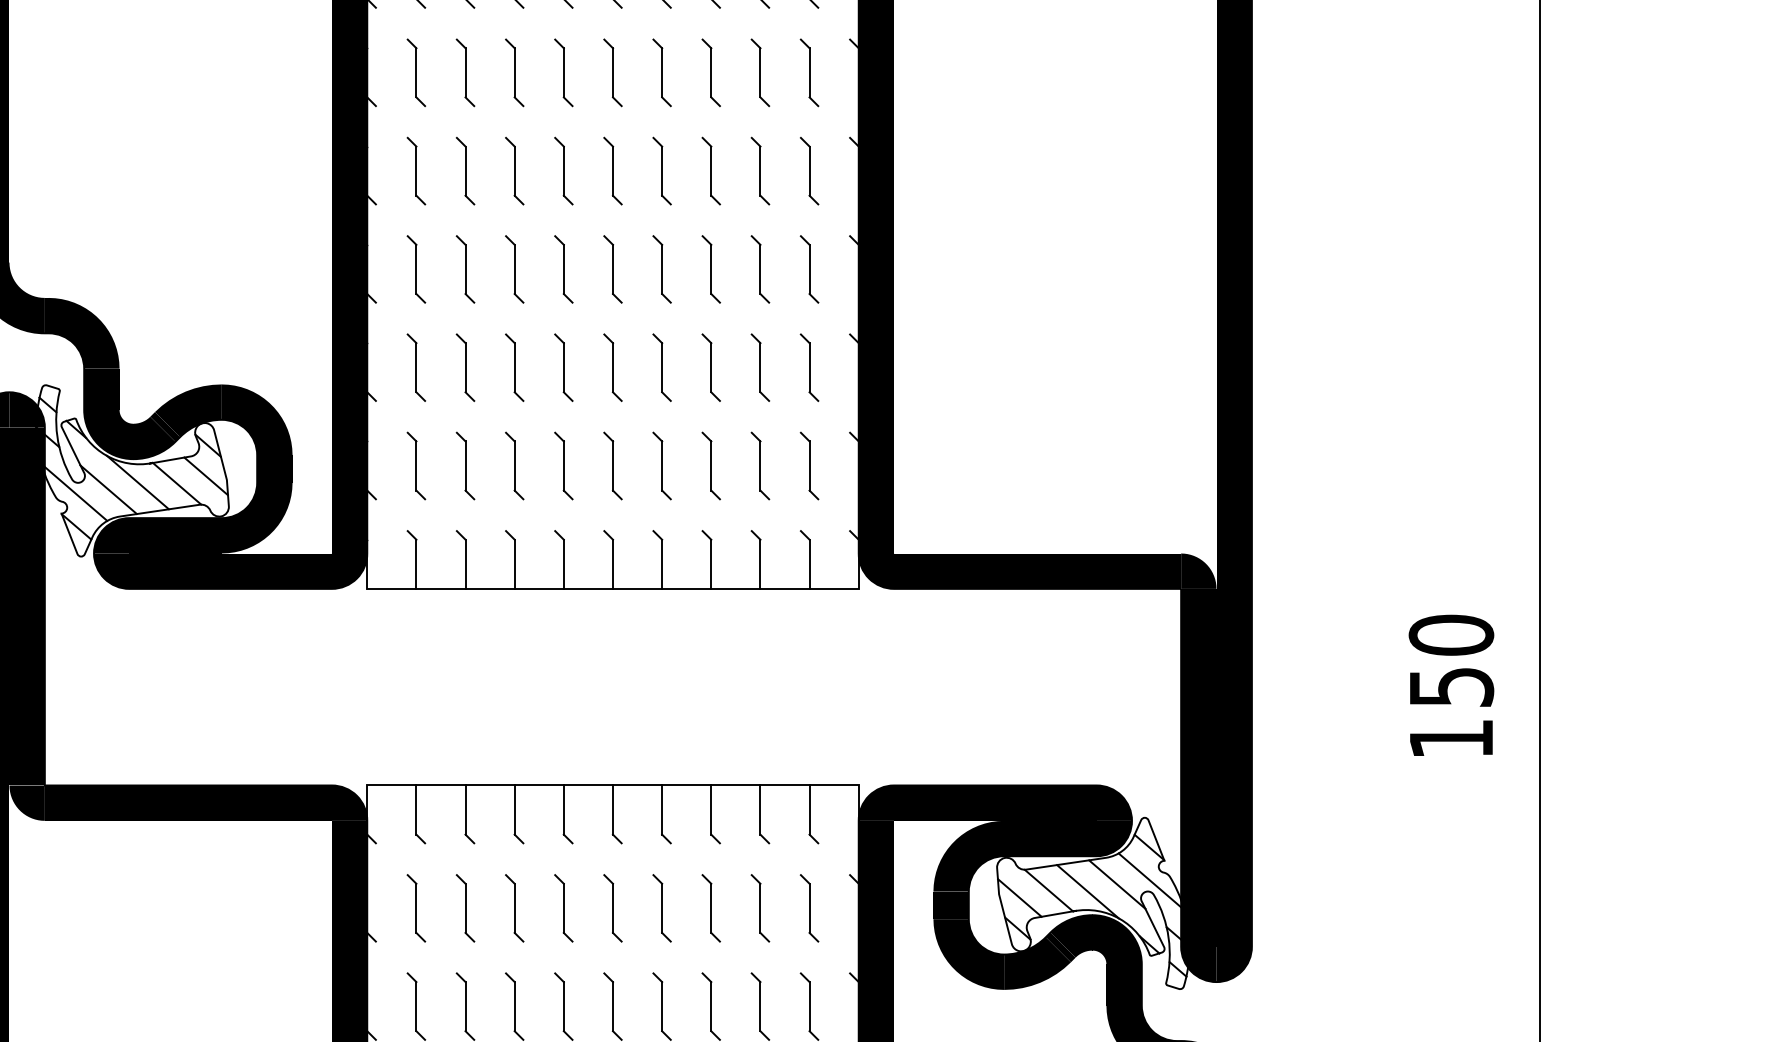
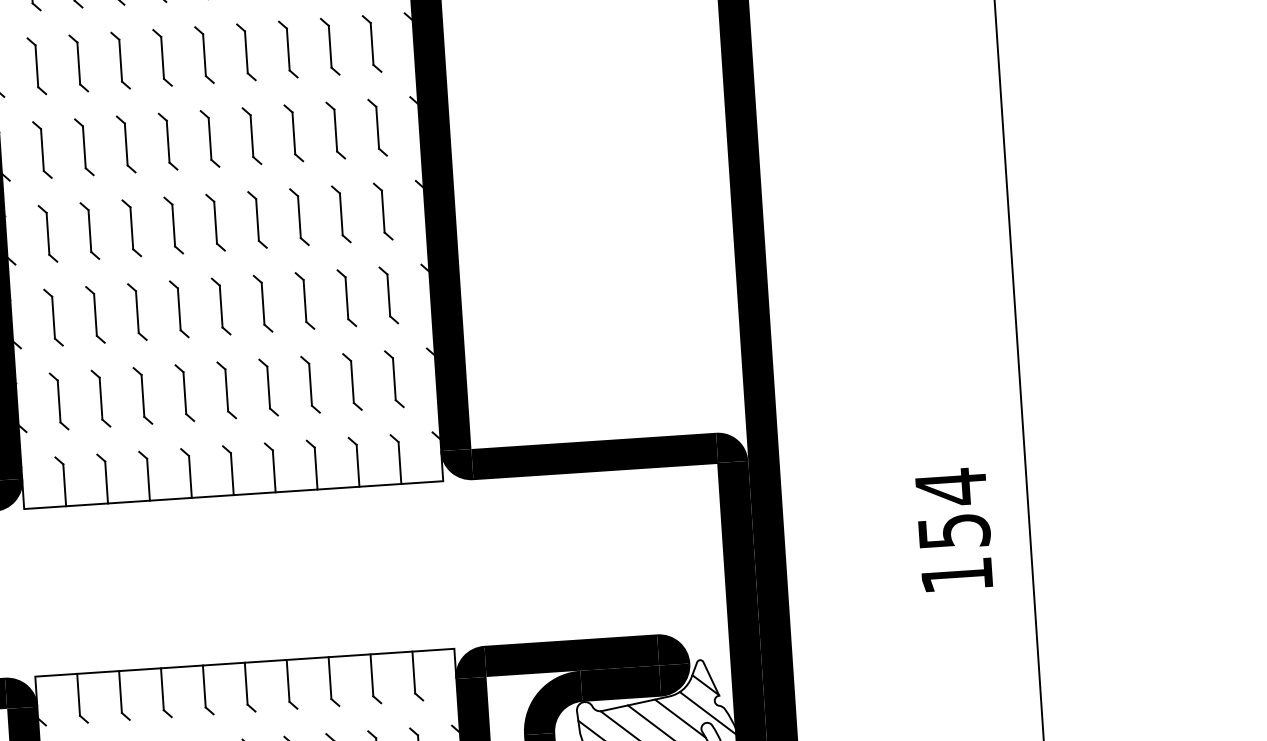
text: (1451, 635) -> (951, 487), 150 -> 154

